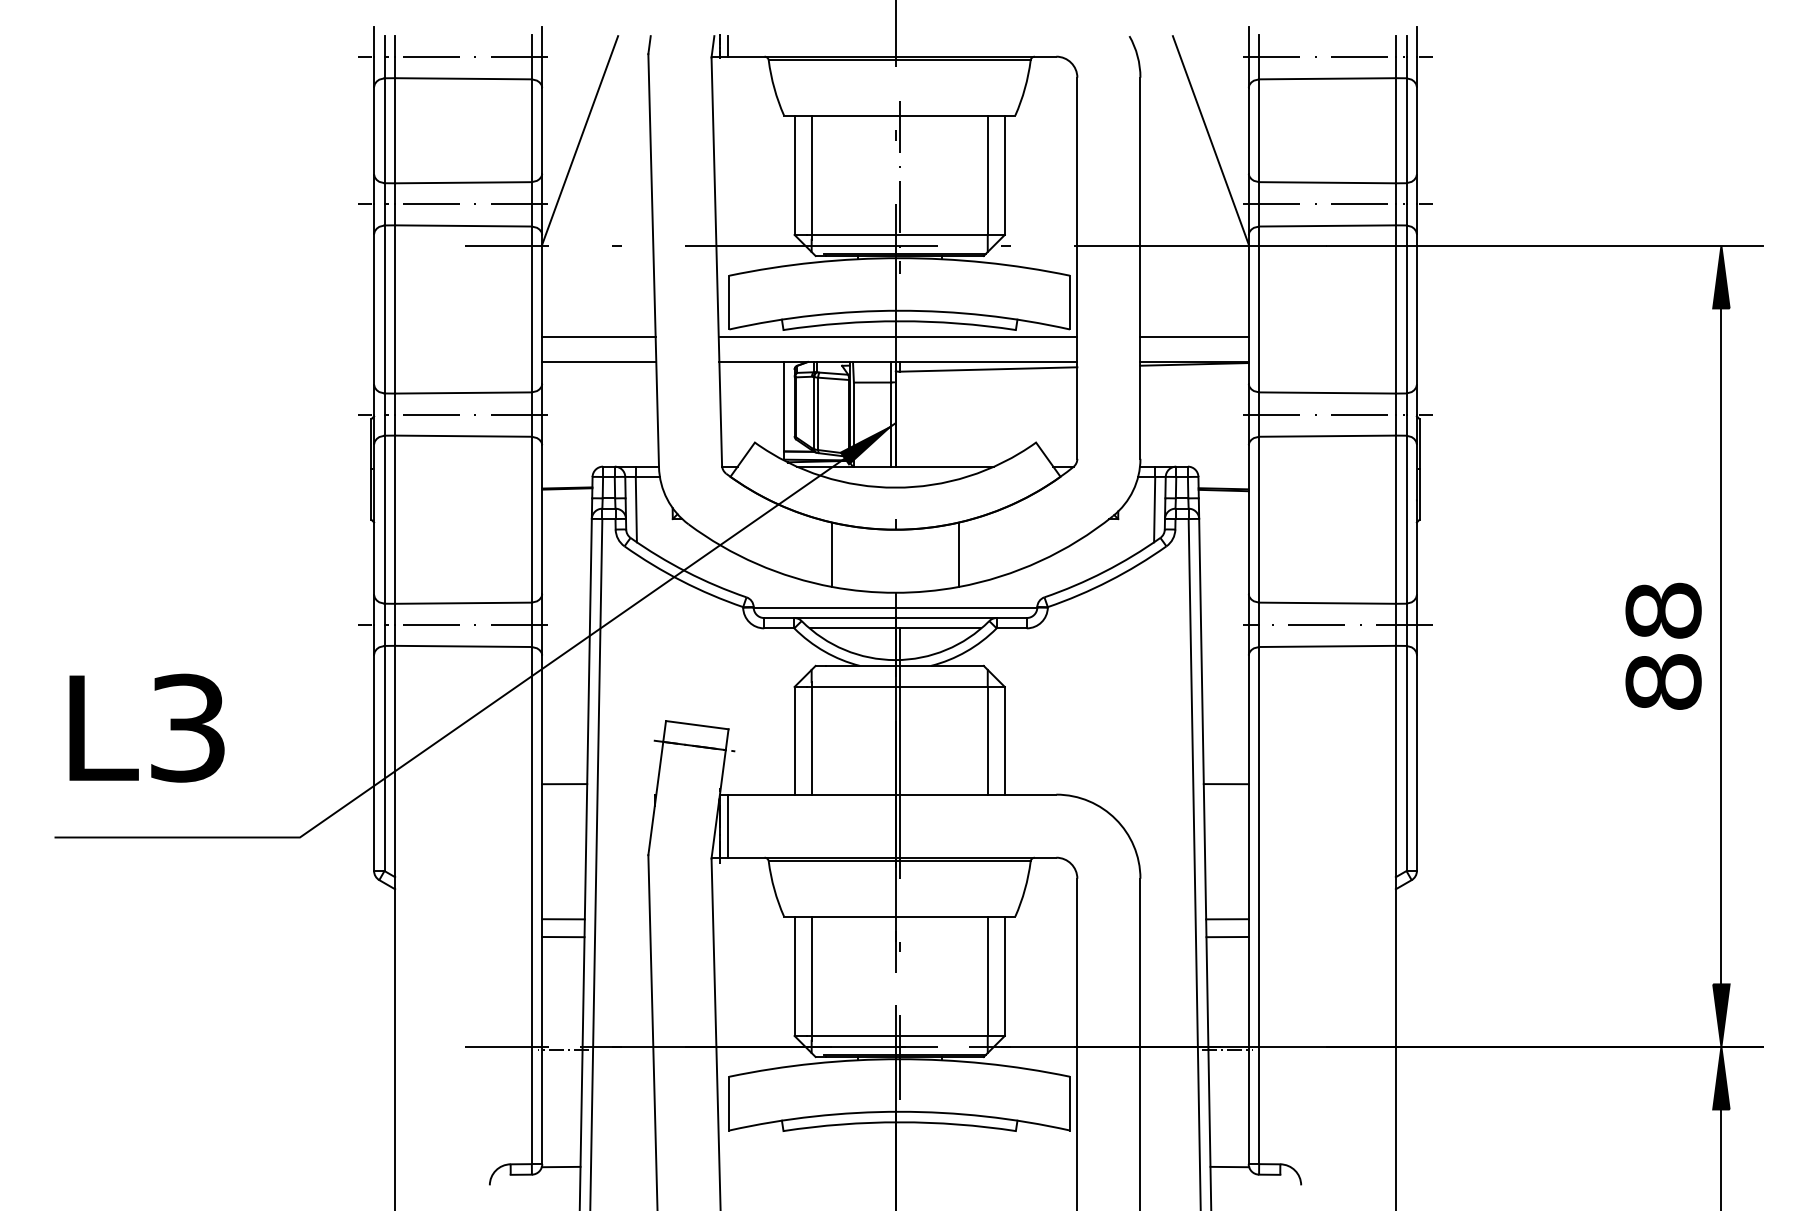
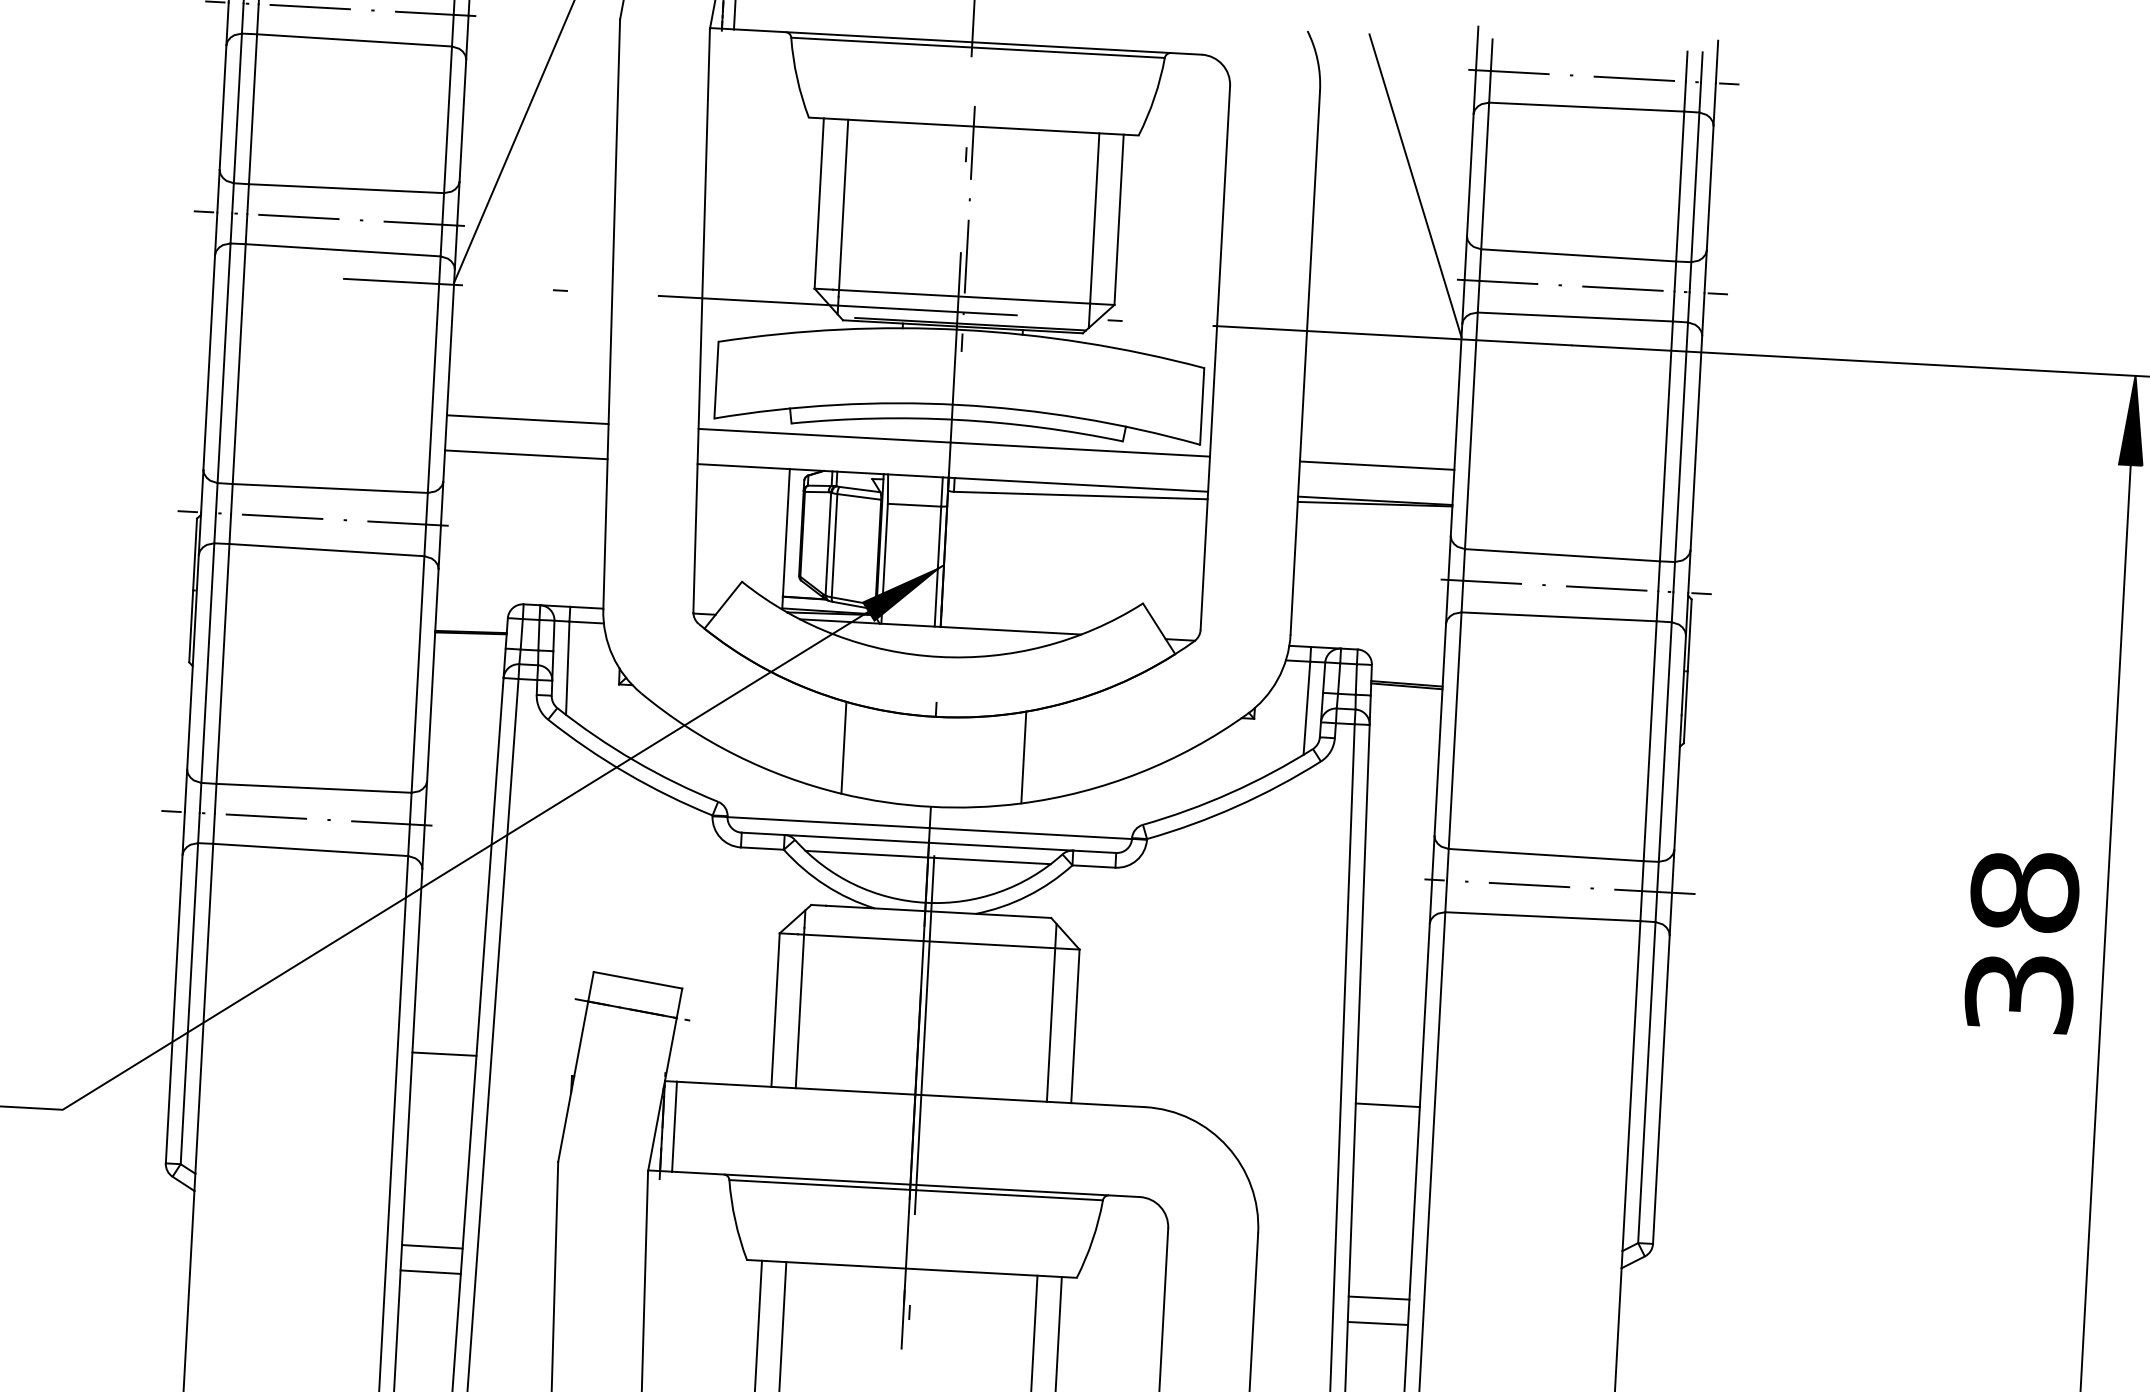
text: (1663, 681) -> (2019, 992), 88 -> 38

